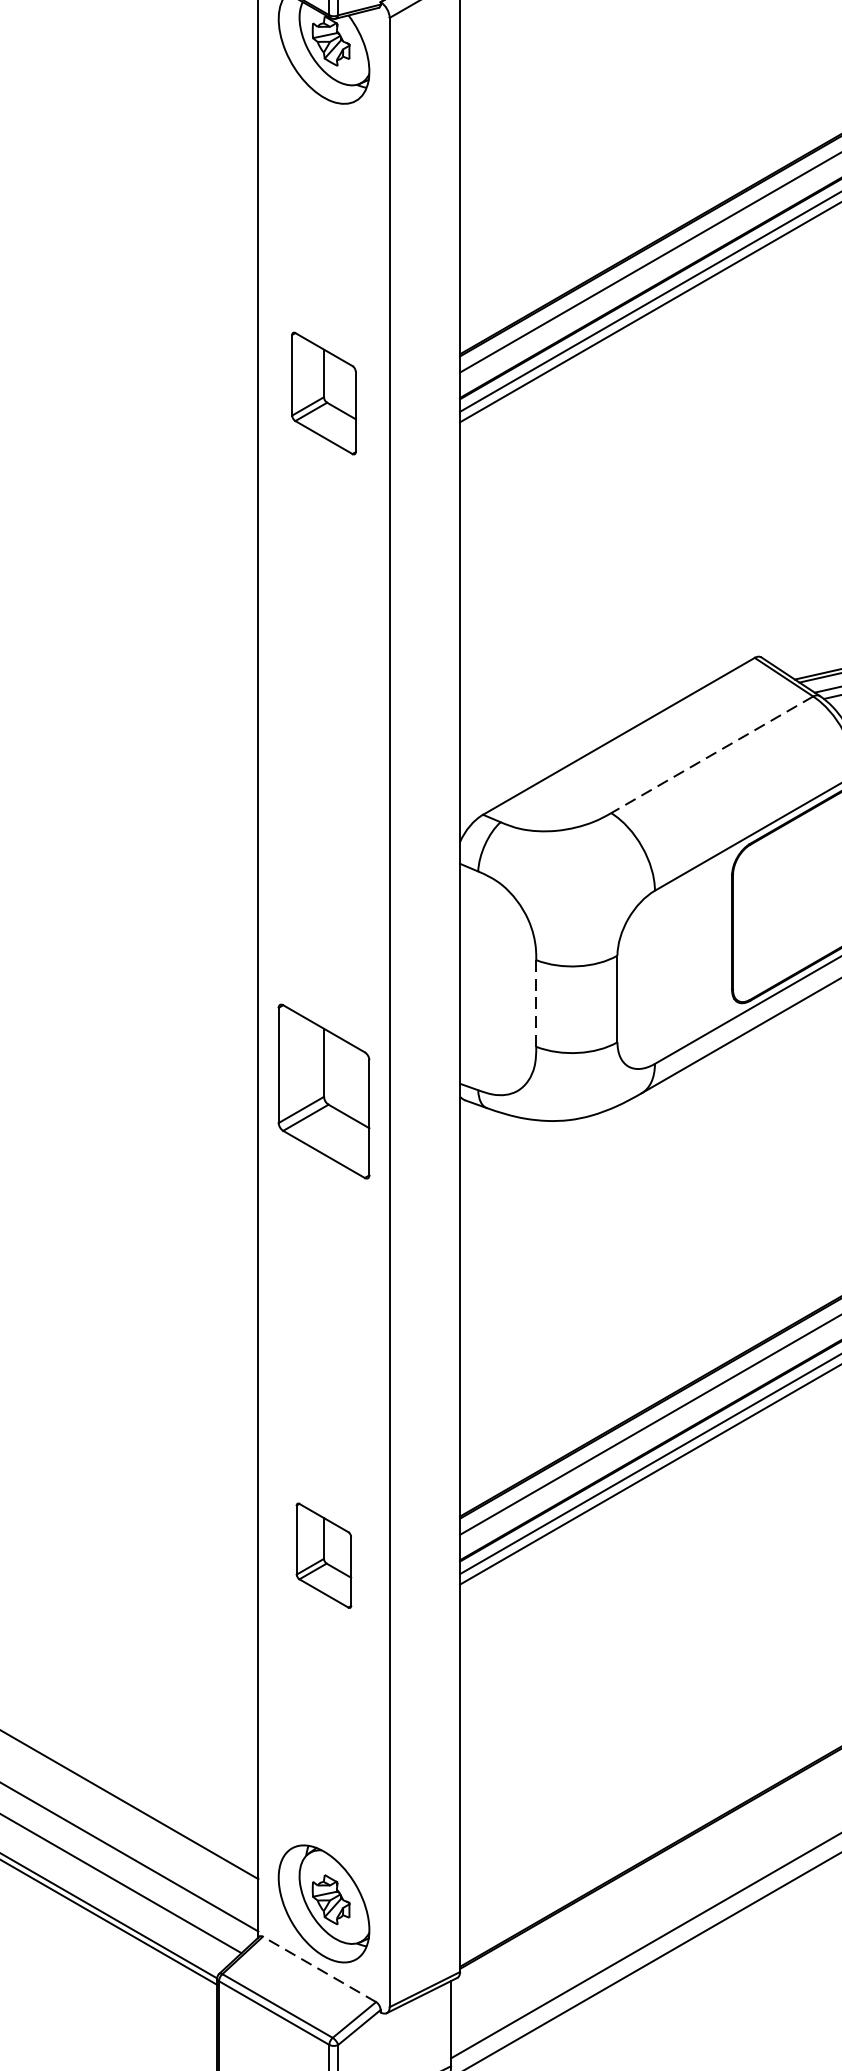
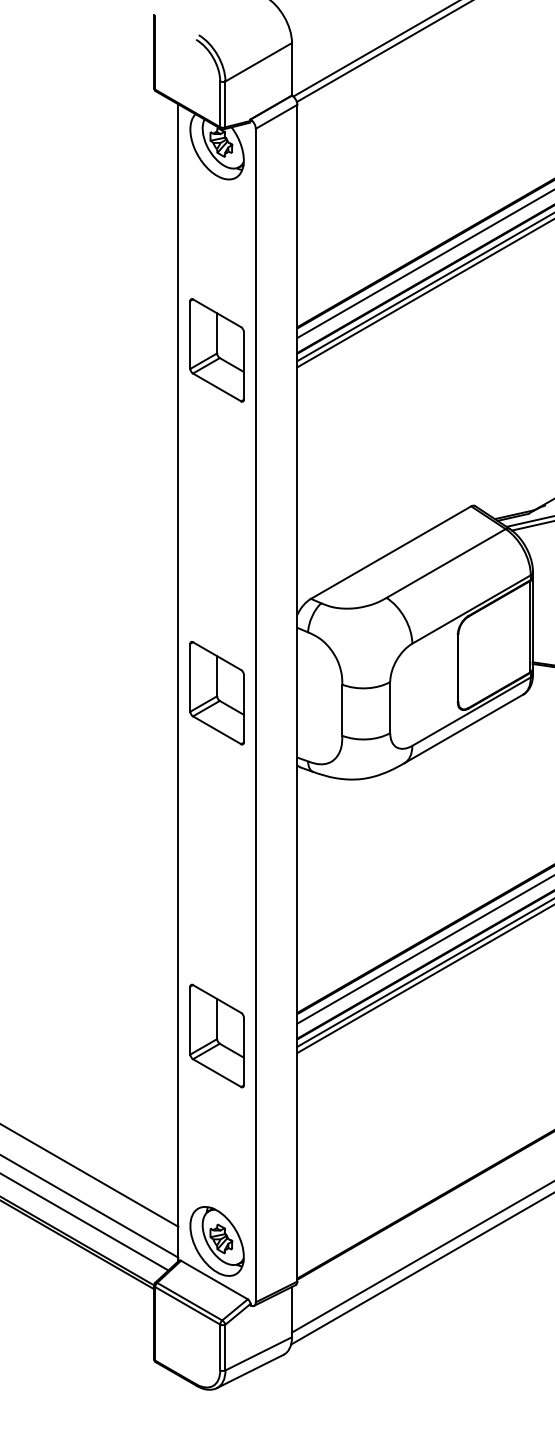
part: (322, 393) -> (216, 350), size x1.43
line: (712, 754) -> (446, 563), dashed -> solid
line: (536, 1003) -> (342, 710), dashed -> solid
part: (322, 1092) -> (216, 693), moved
part: (322, 1554) -> (216, 1035), size x1.67
line: (319, 1970) -> (214, 1280), dashed -> solid

